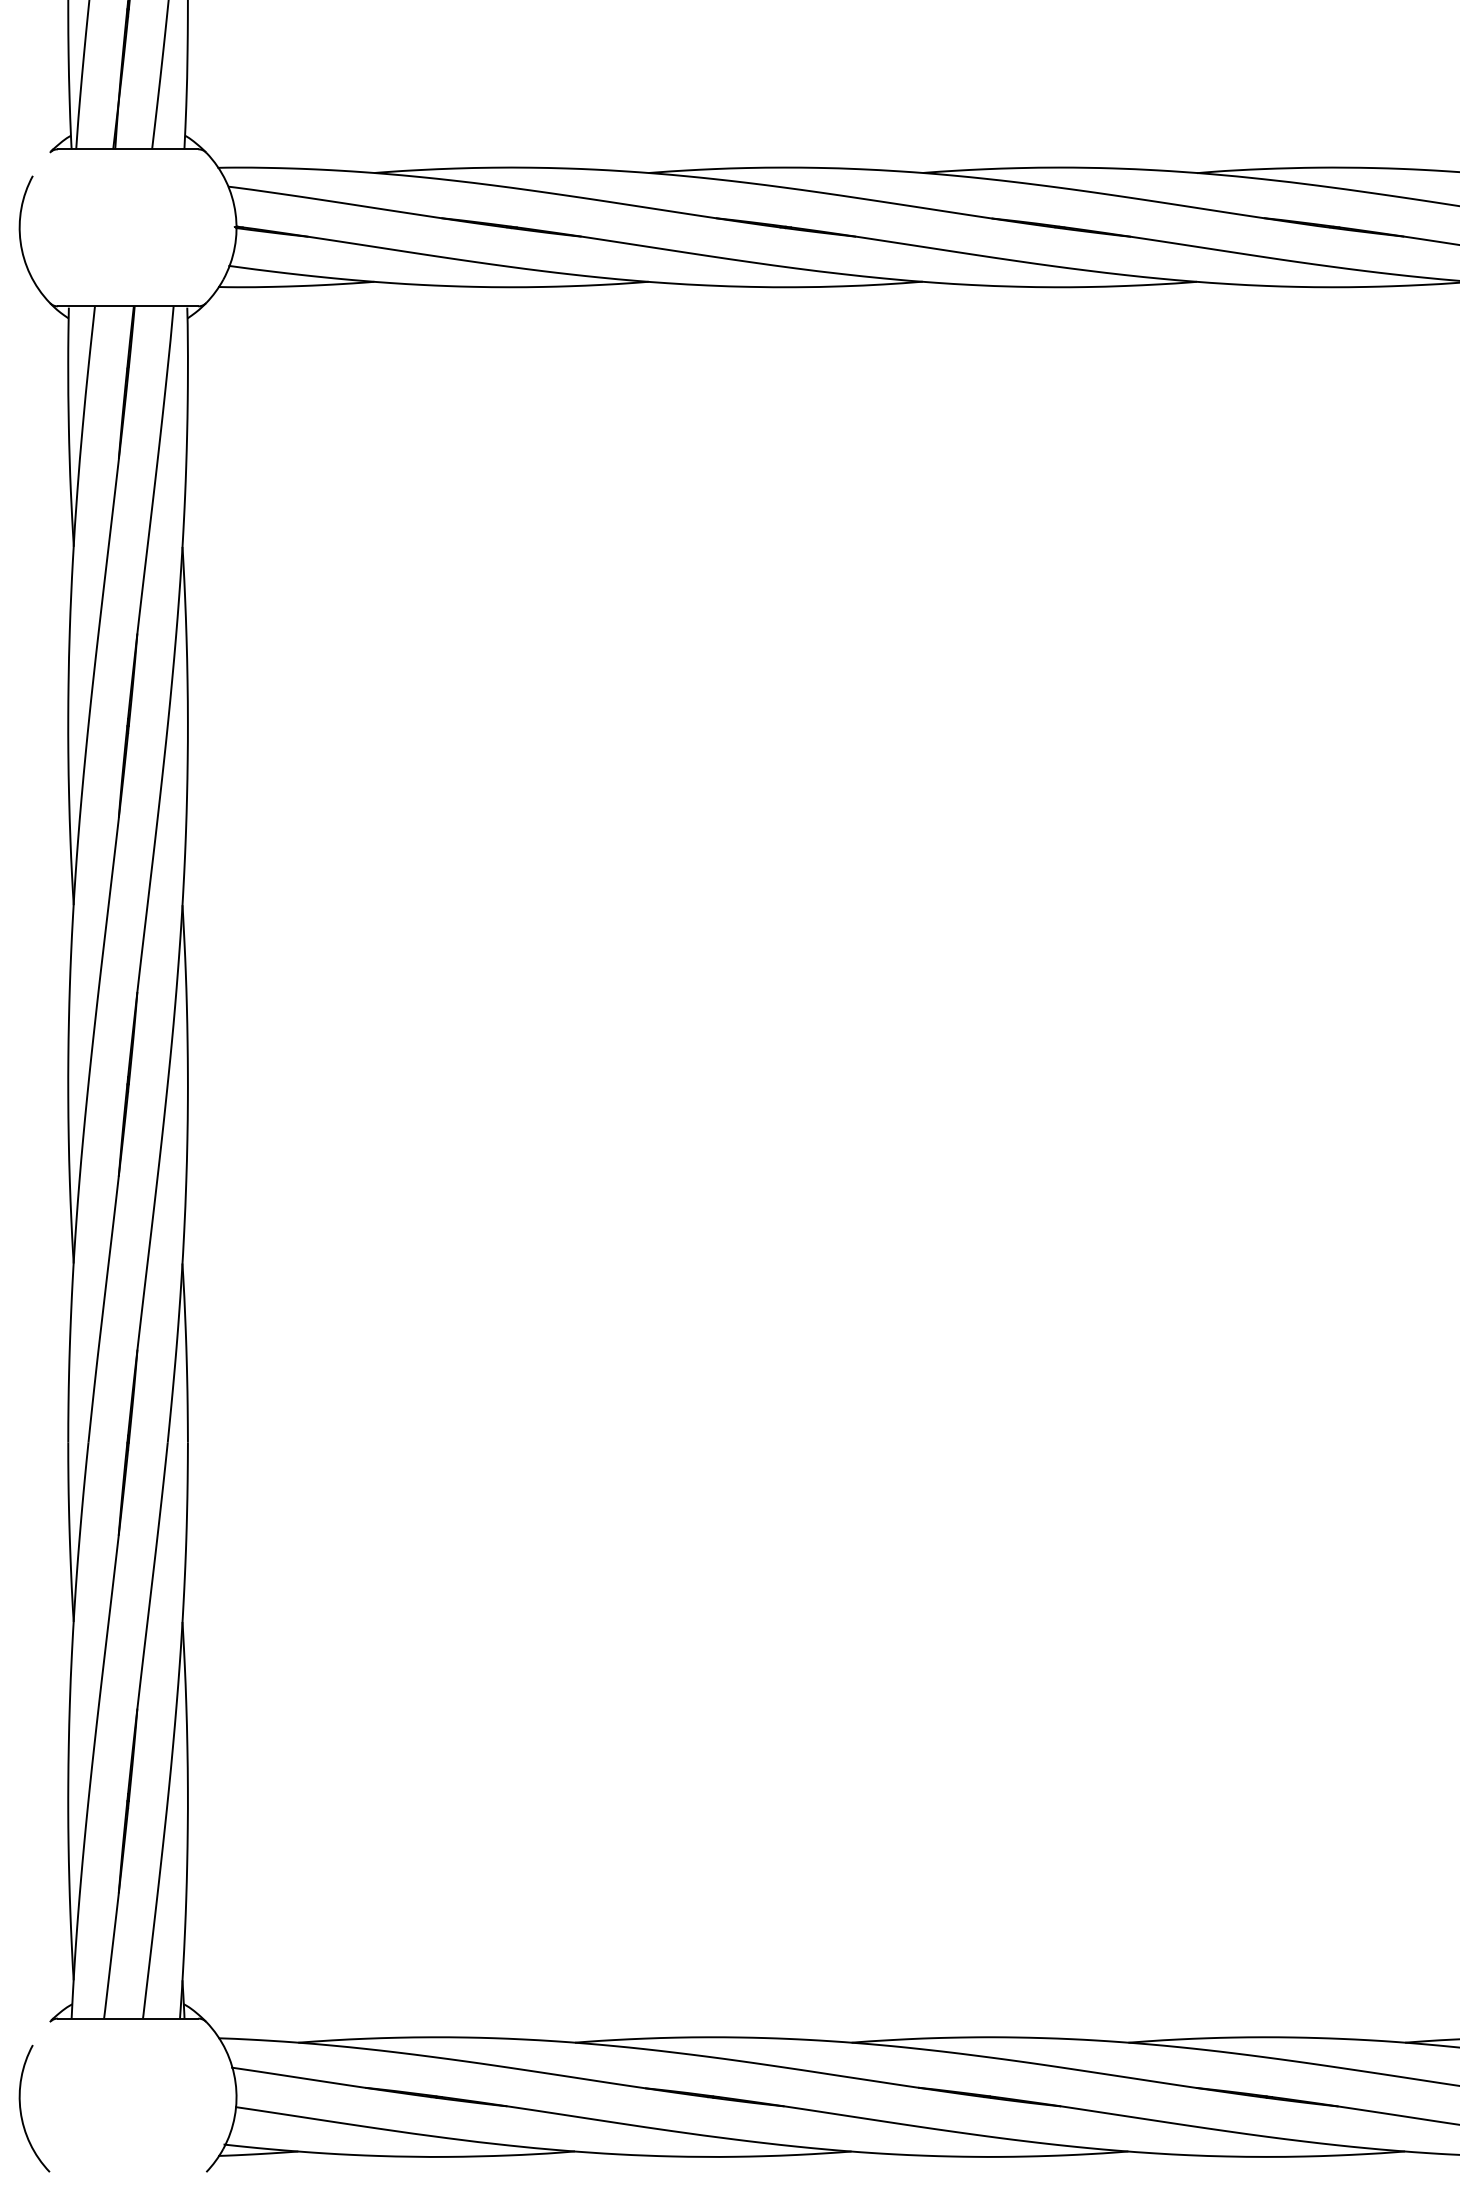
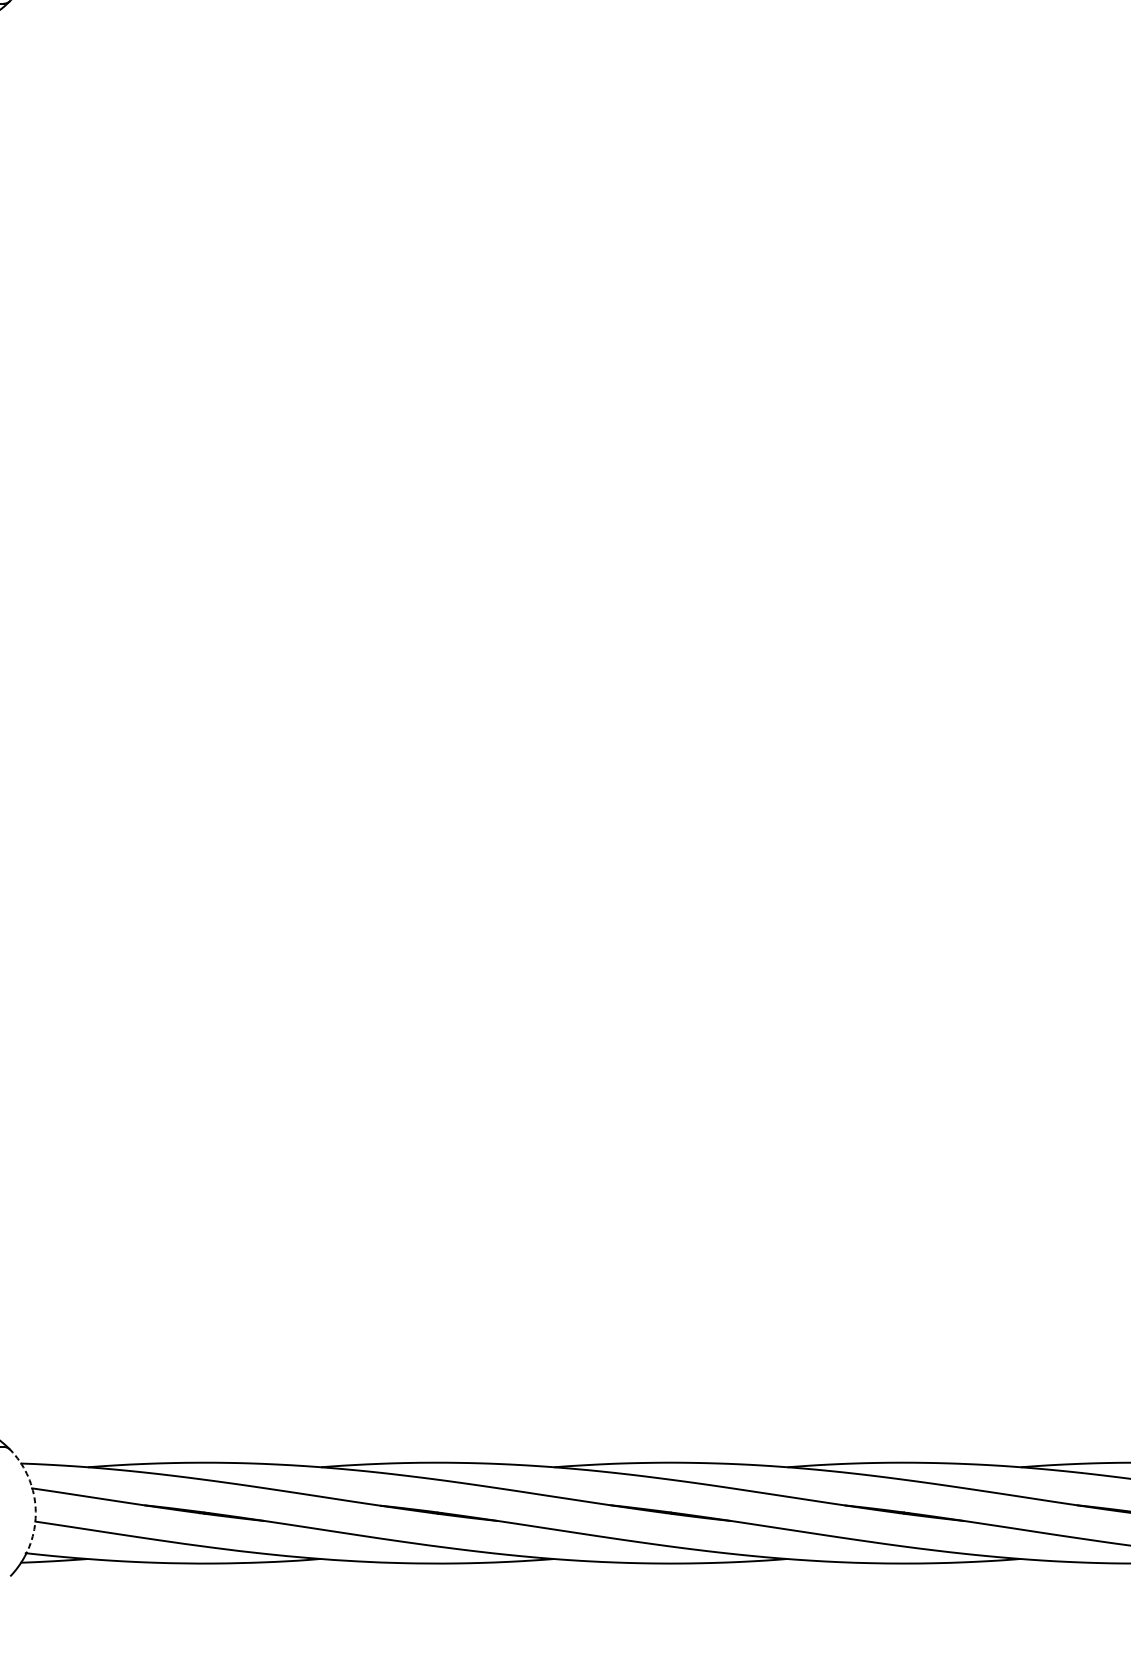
arc: (235, 2082) -> (34, 1500), solid -> dashed

